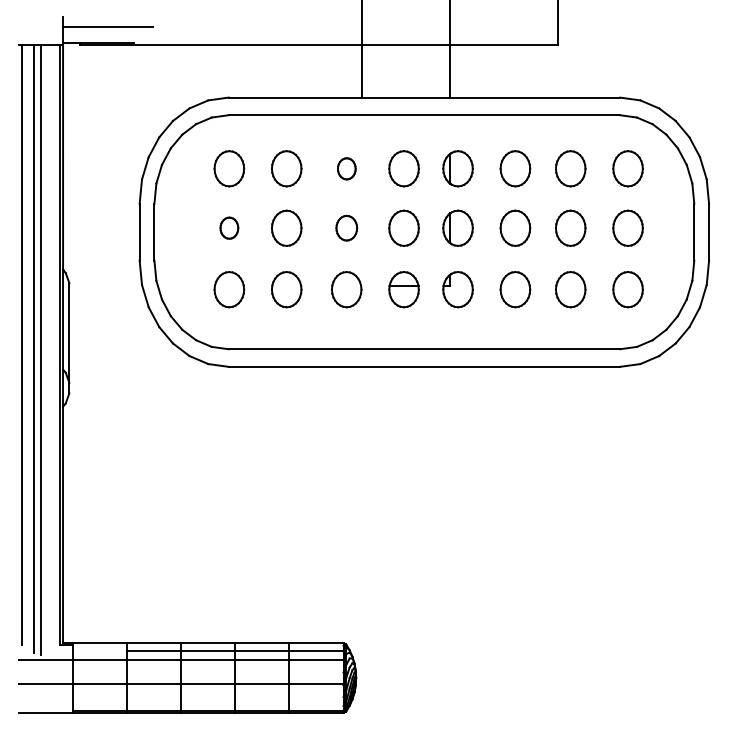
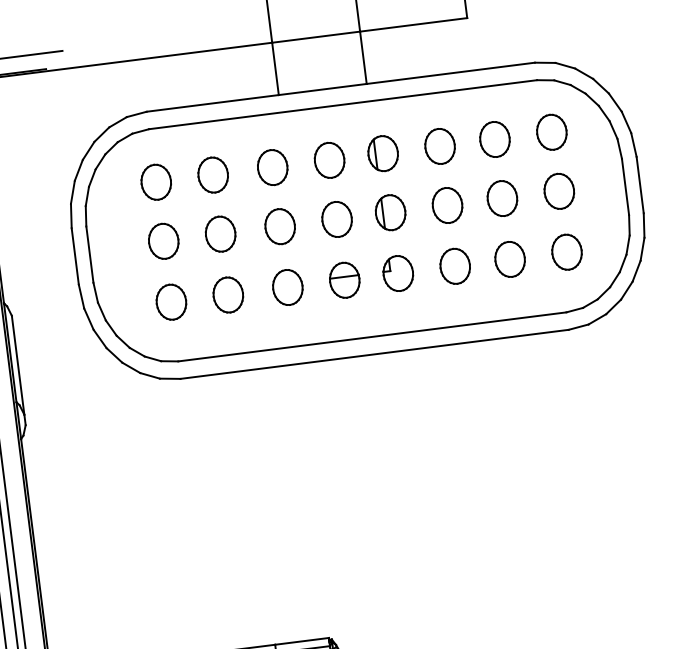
part: (346, 168) -> (272, 167), size x1.67
part: (229, 227) -> (163, 240), size x1.67
part: (346, 227) -> (279, 225), size x1.43

